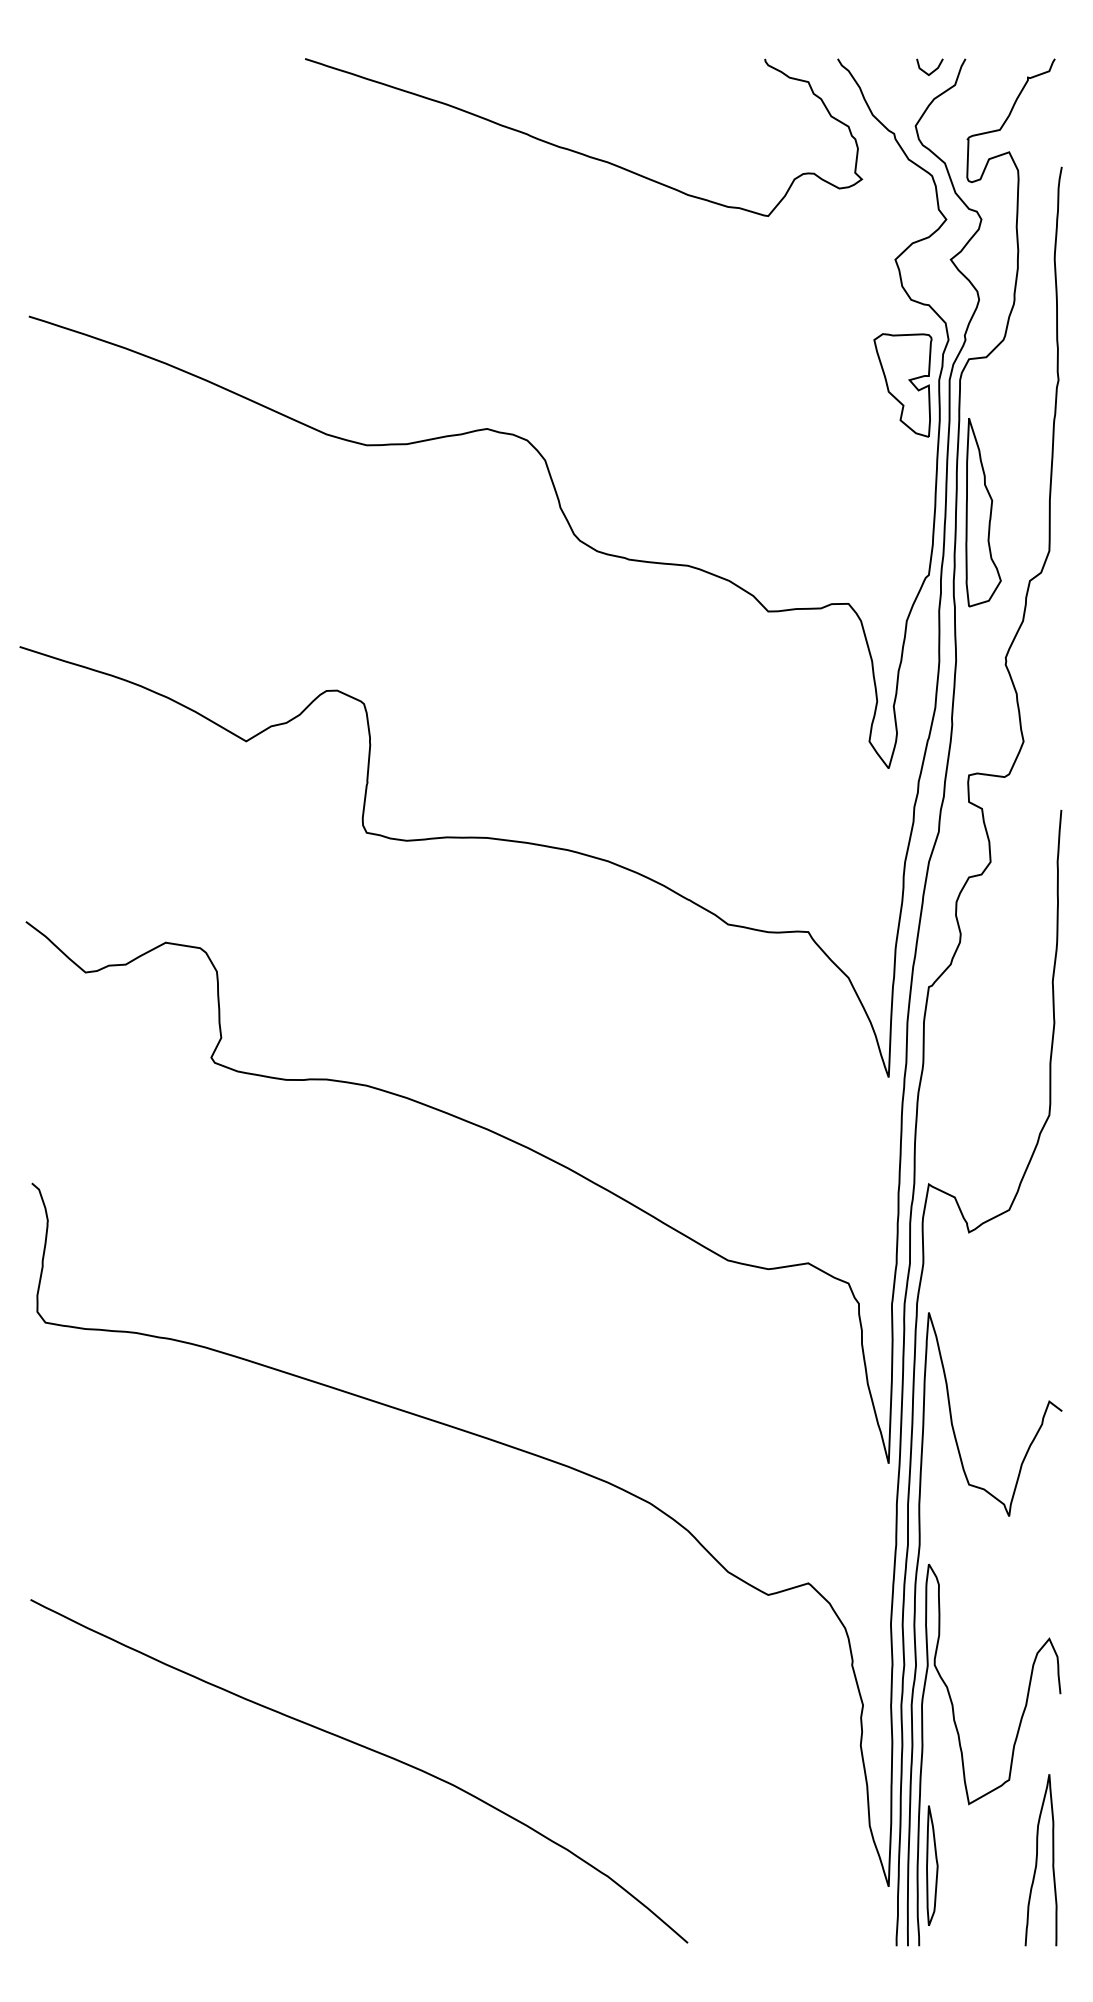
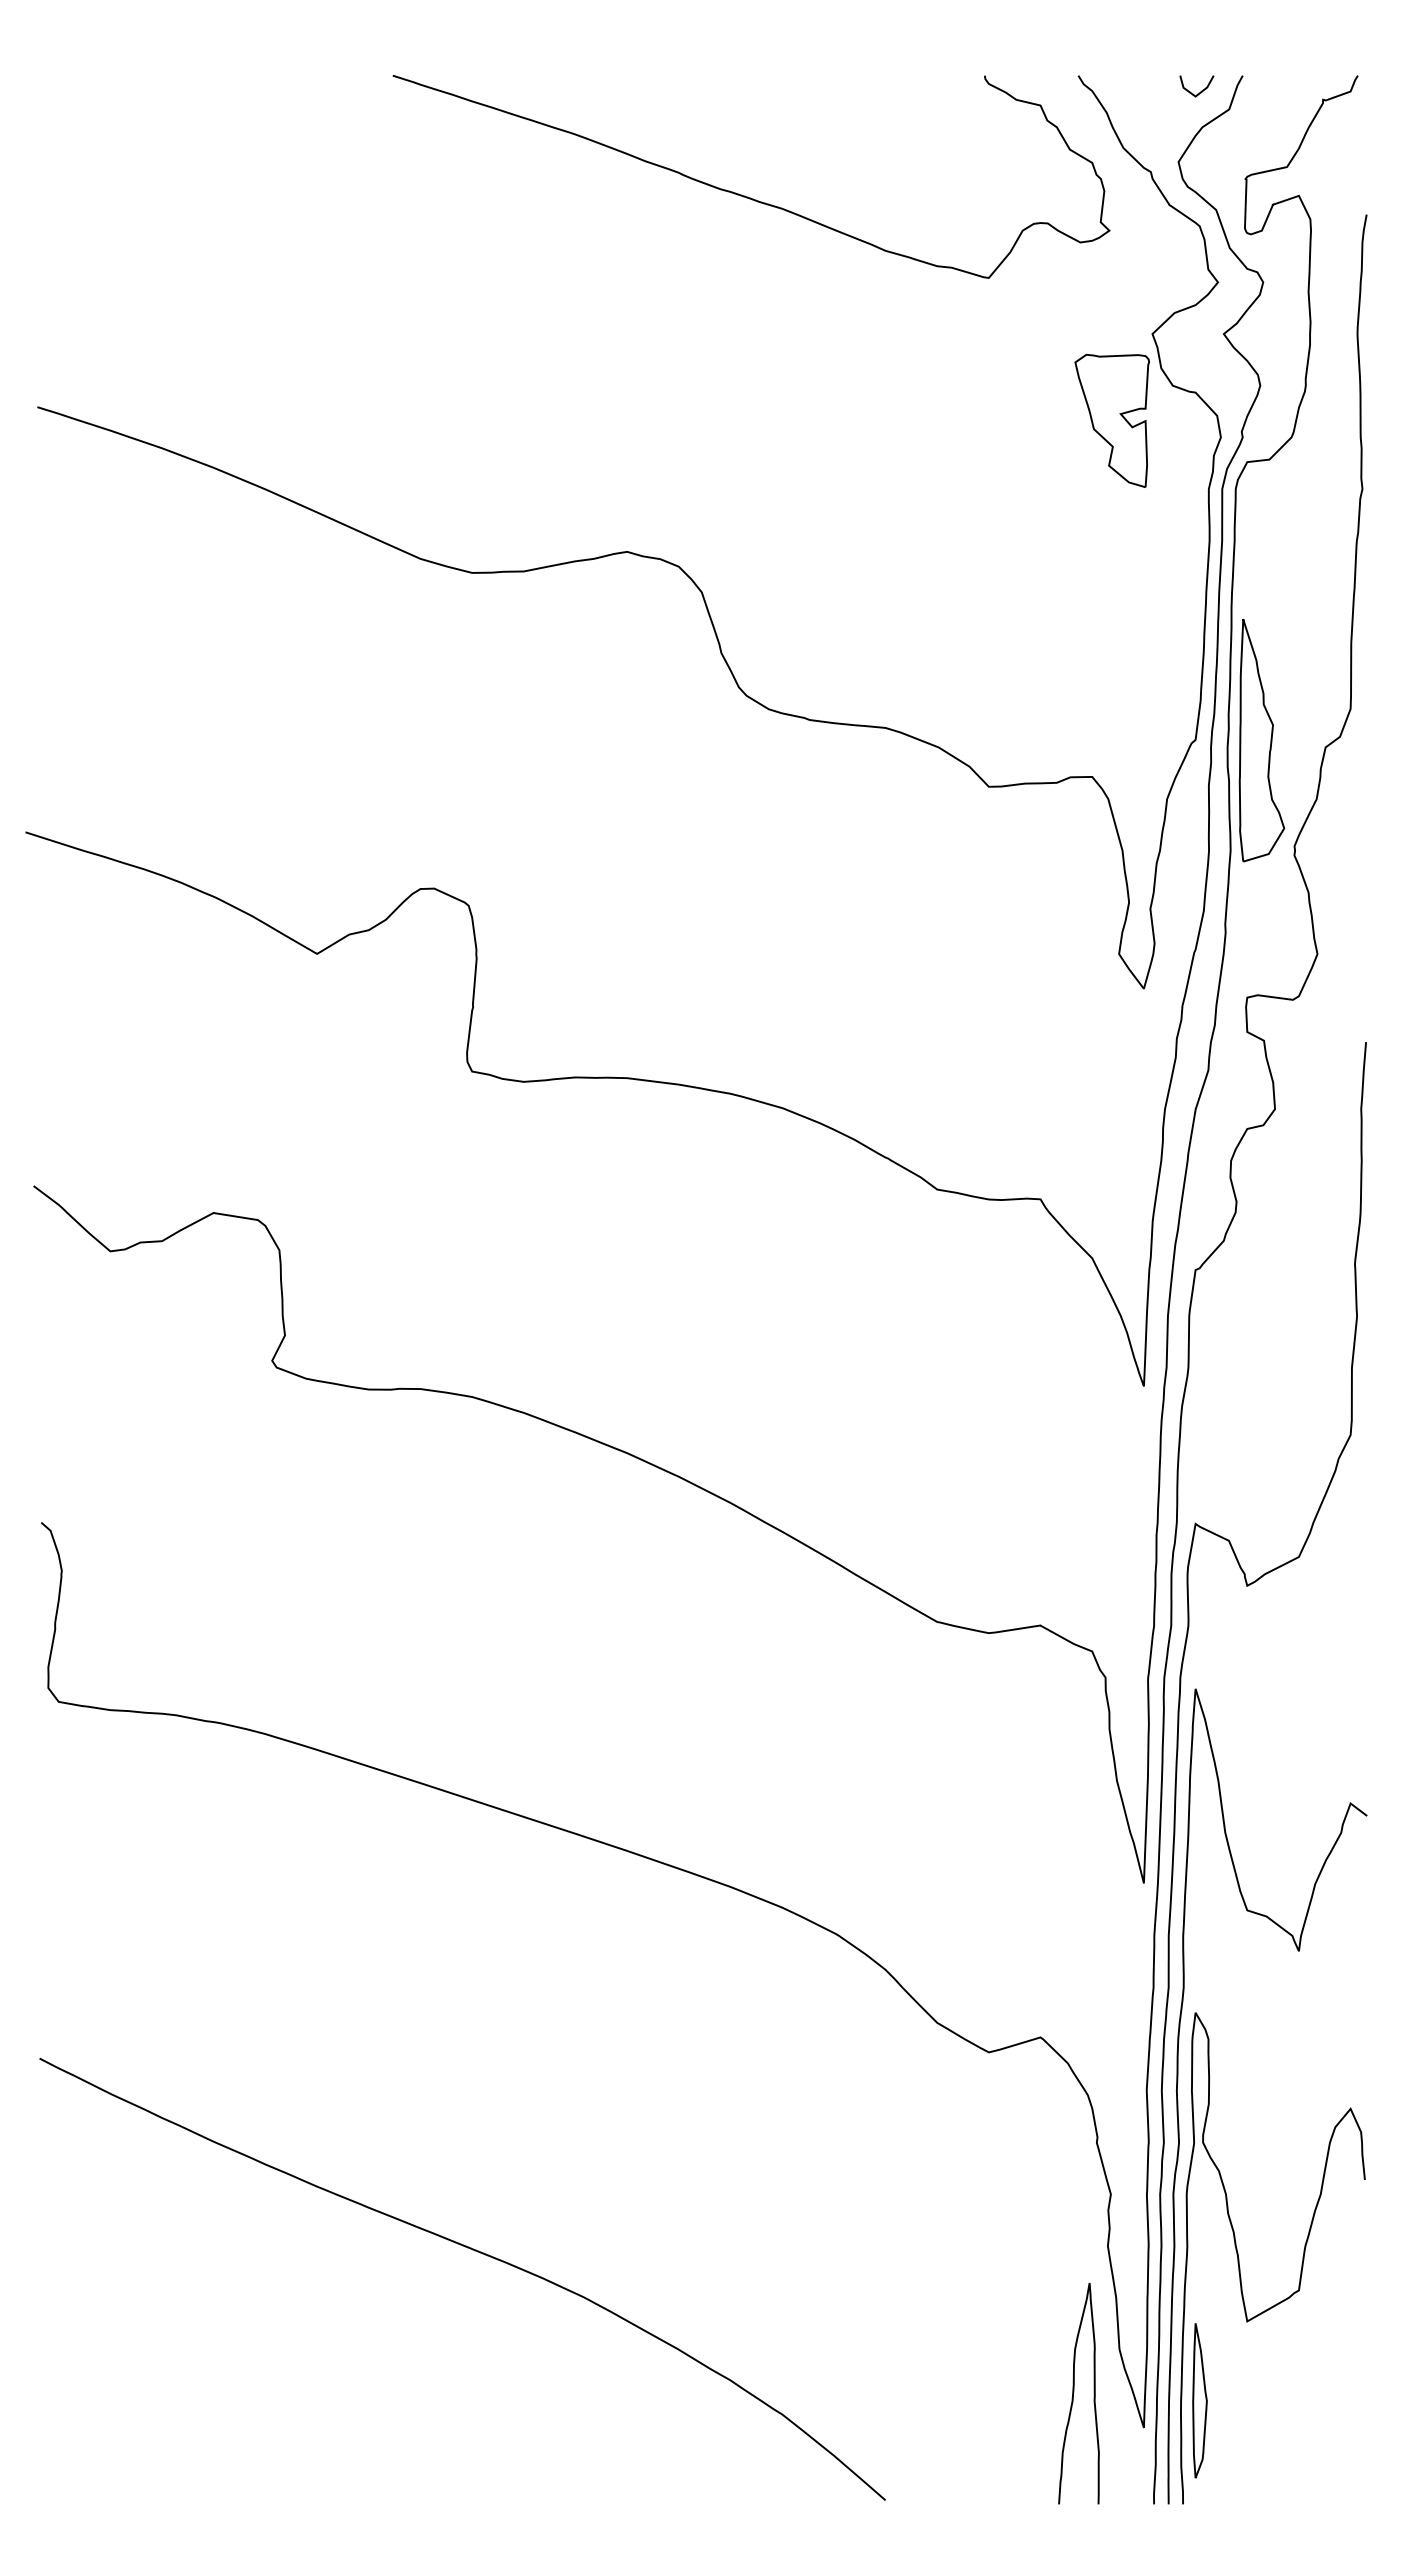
part: (902, 385) -> (1111, 420), moved
part: (983, 512) -> (1261, 740), moved
curve: (1037, 1859) -> (1074, 2392), moved

